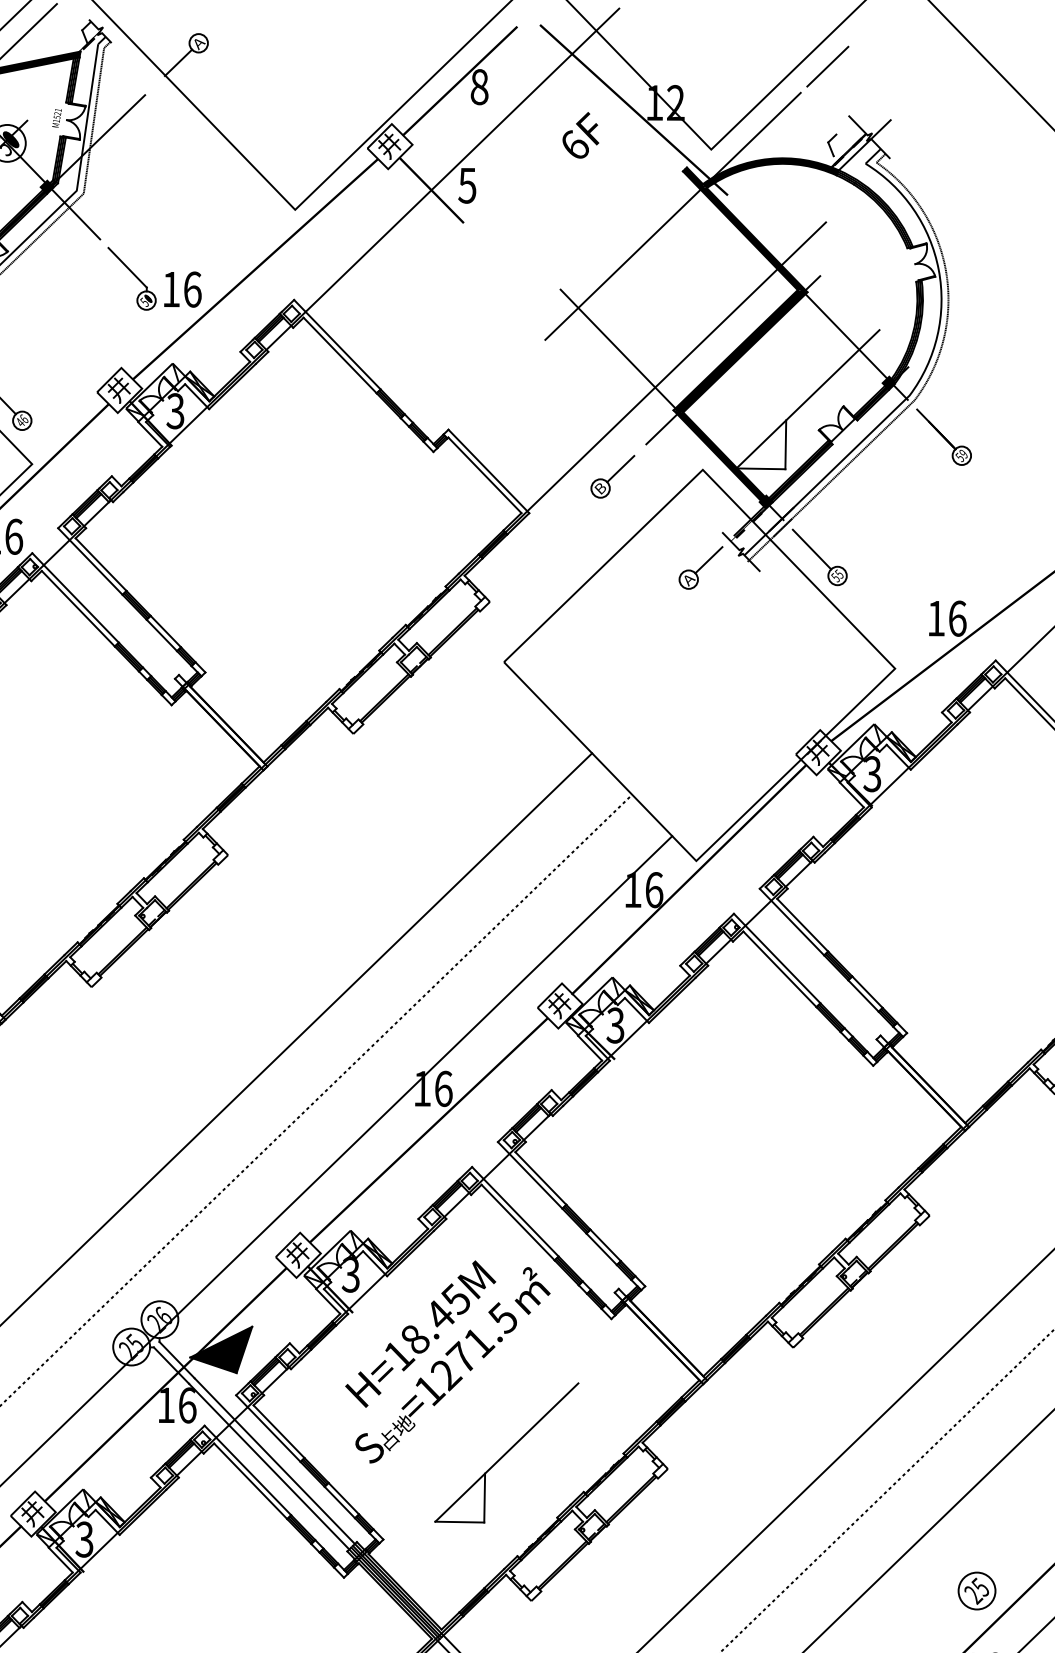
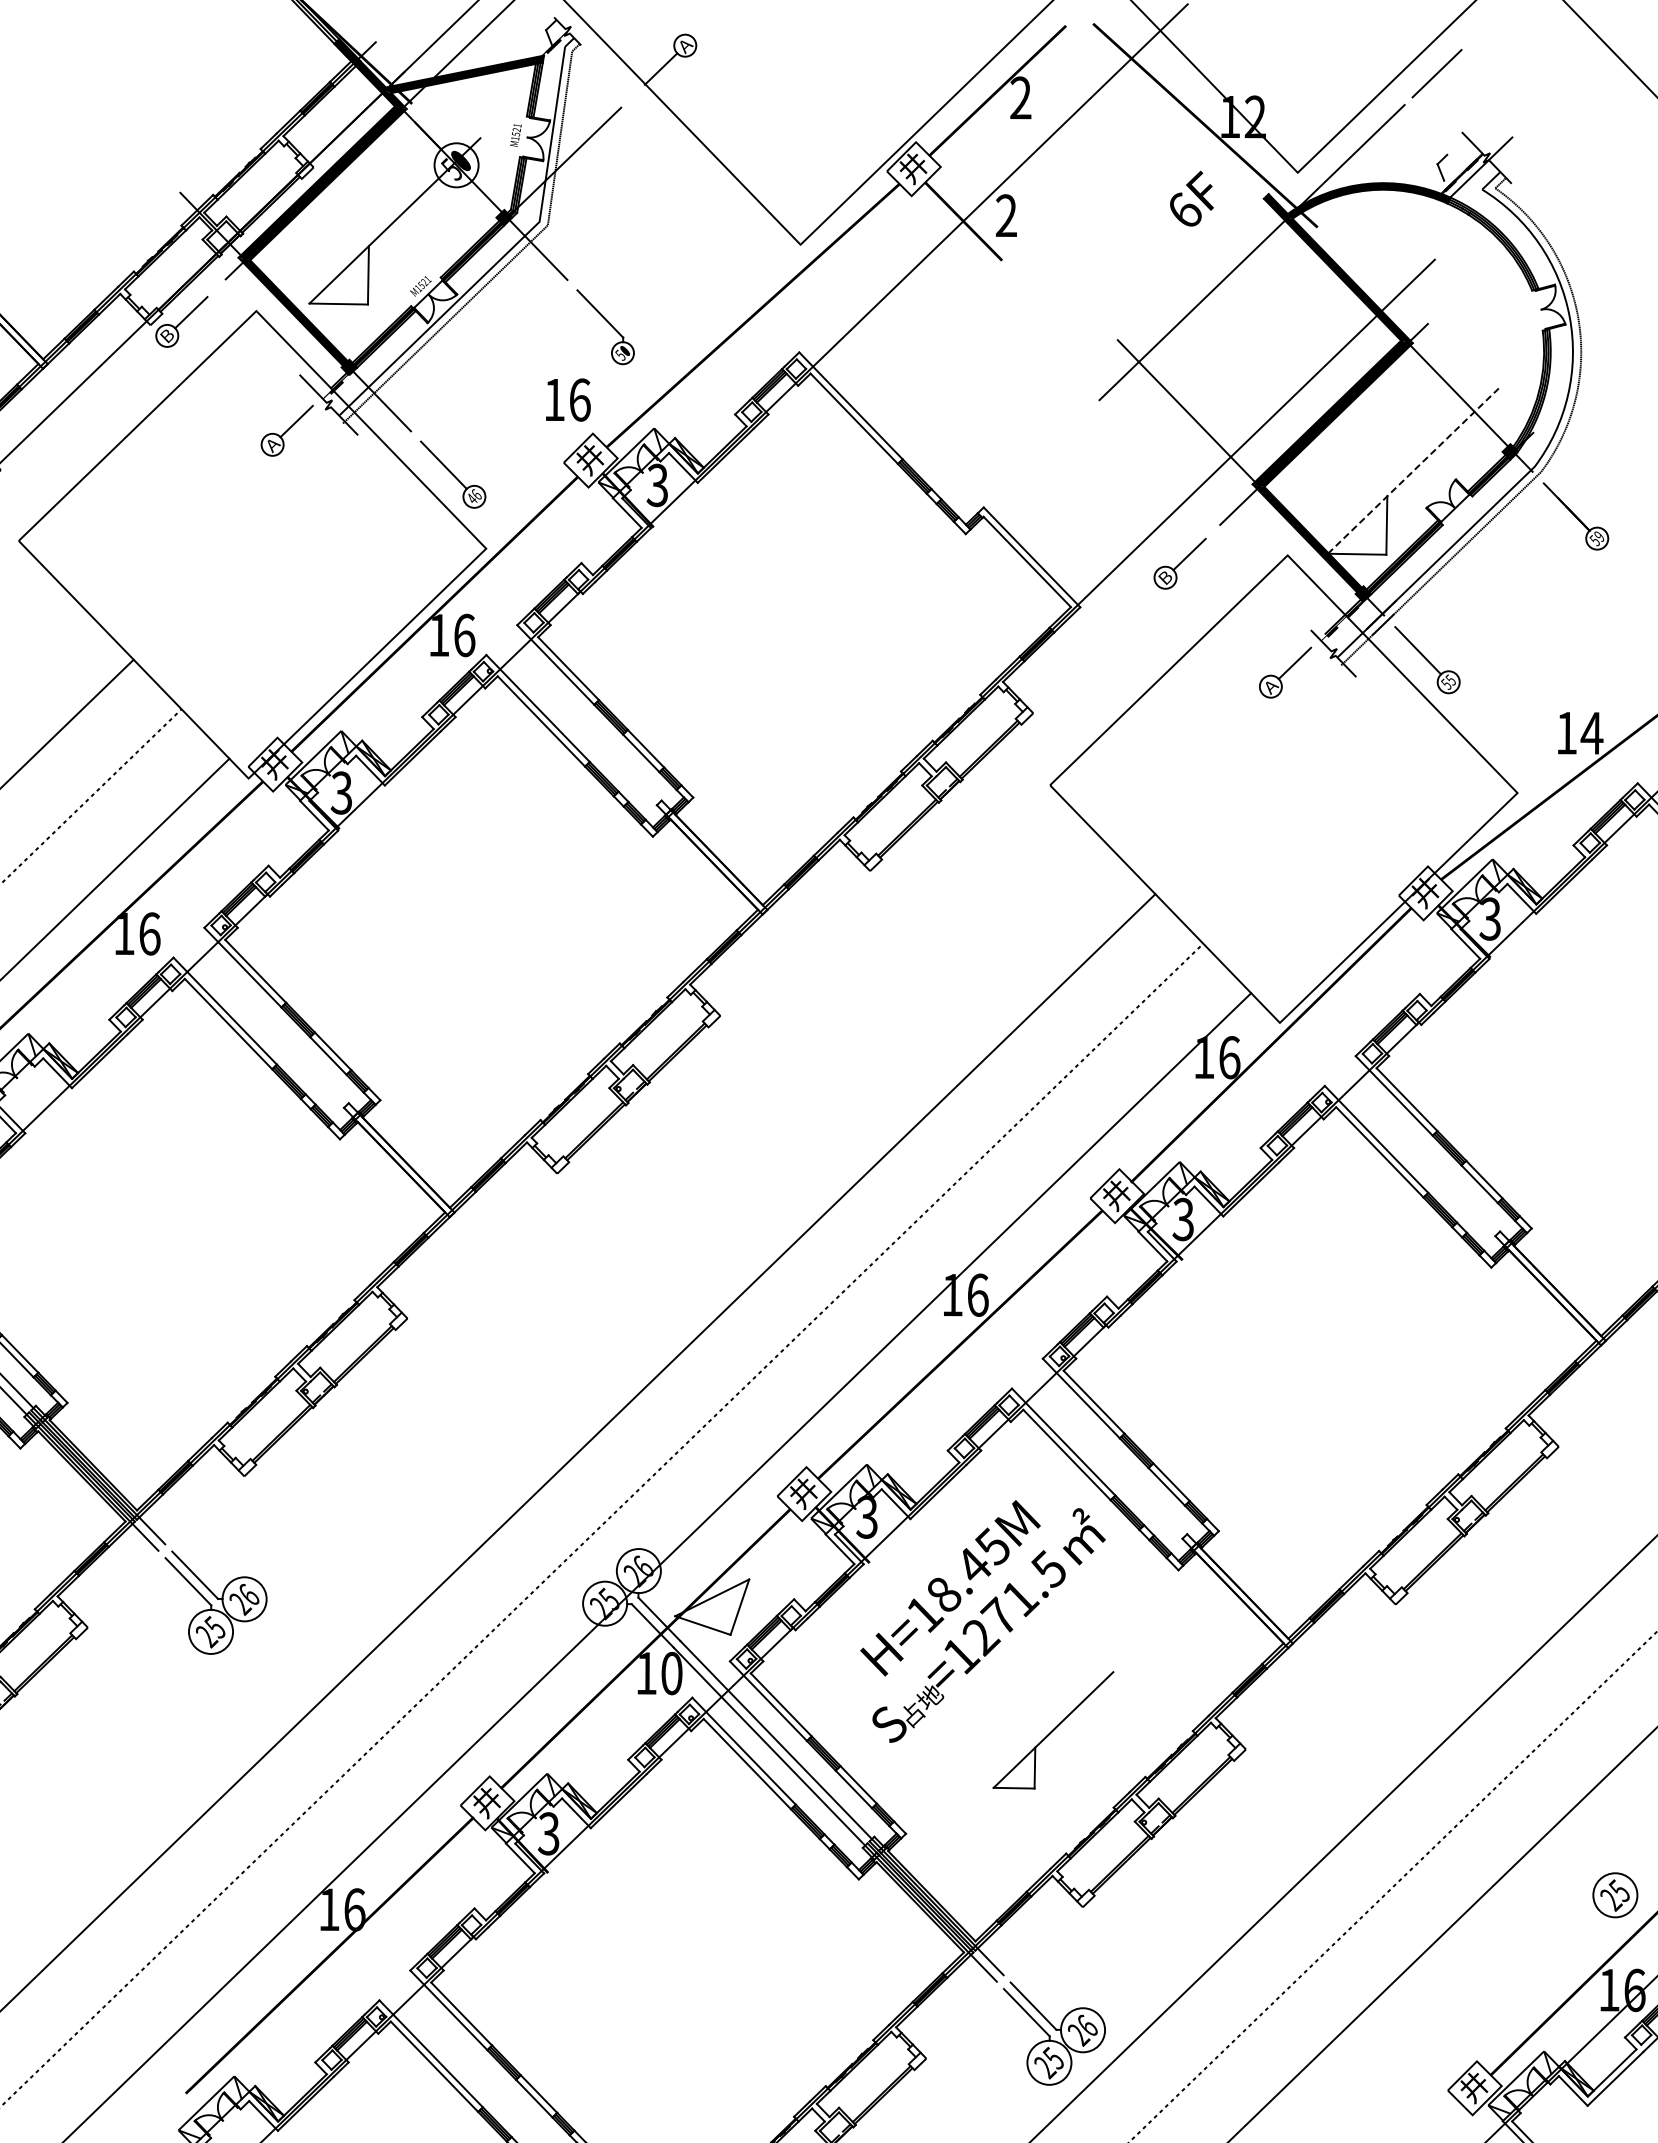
text: (479, 86) -> (1020, 97), 8 -> 2
text: (580, 135) -> (1191, 198), moved
text: (466, 185) -> (1005, 215), 5 -> 2
text: (183, 289) -> (568, 399), moved
line: (808, 399) -> (1413, 471), solid -> dashed
text: (957, 618) -> (1591, 733), 16 -> 14
fill: (221, 1349) -> (712, 1606), removed
text: (187, 1405) -> (671, 1673), 16 -> 10
part: (506, 1453) -> (1053, 1730), size x0.7

